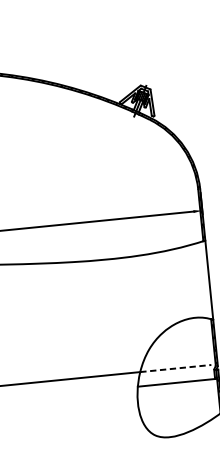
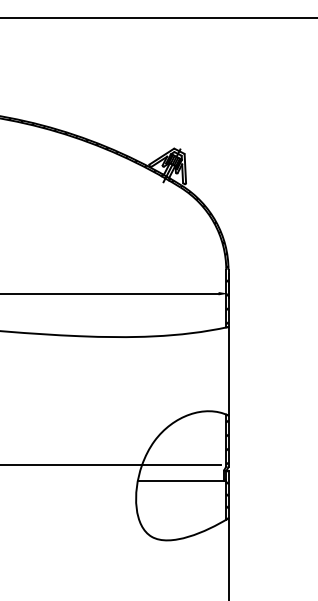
line: (175, 368) -> (181, 465), dashed -> solid

